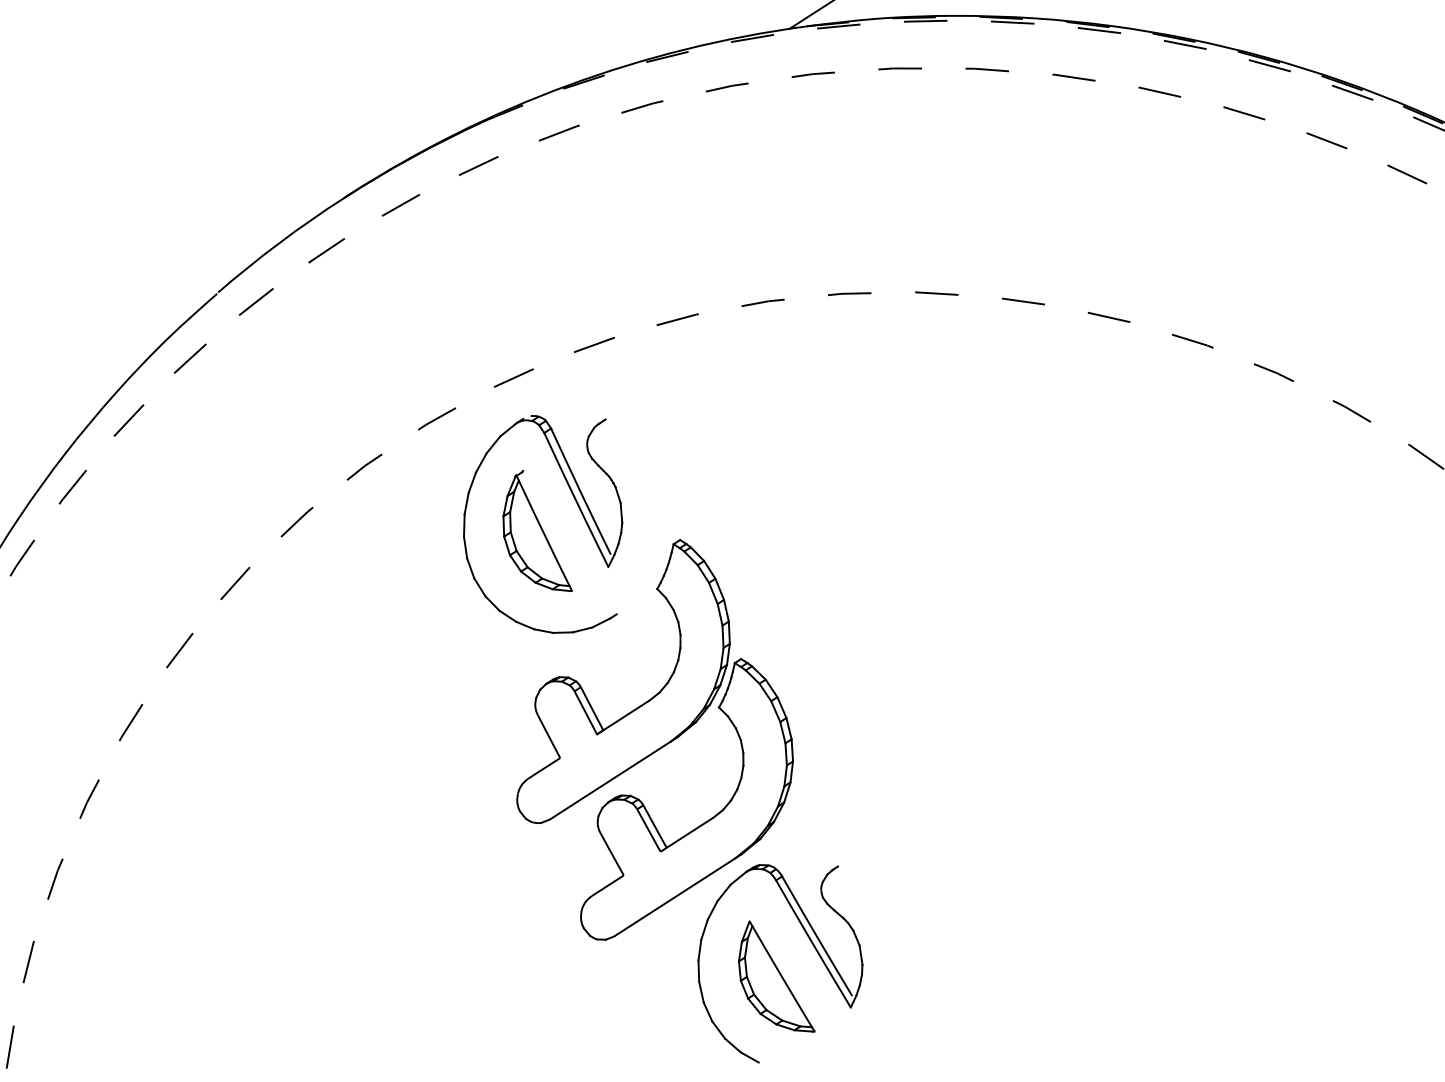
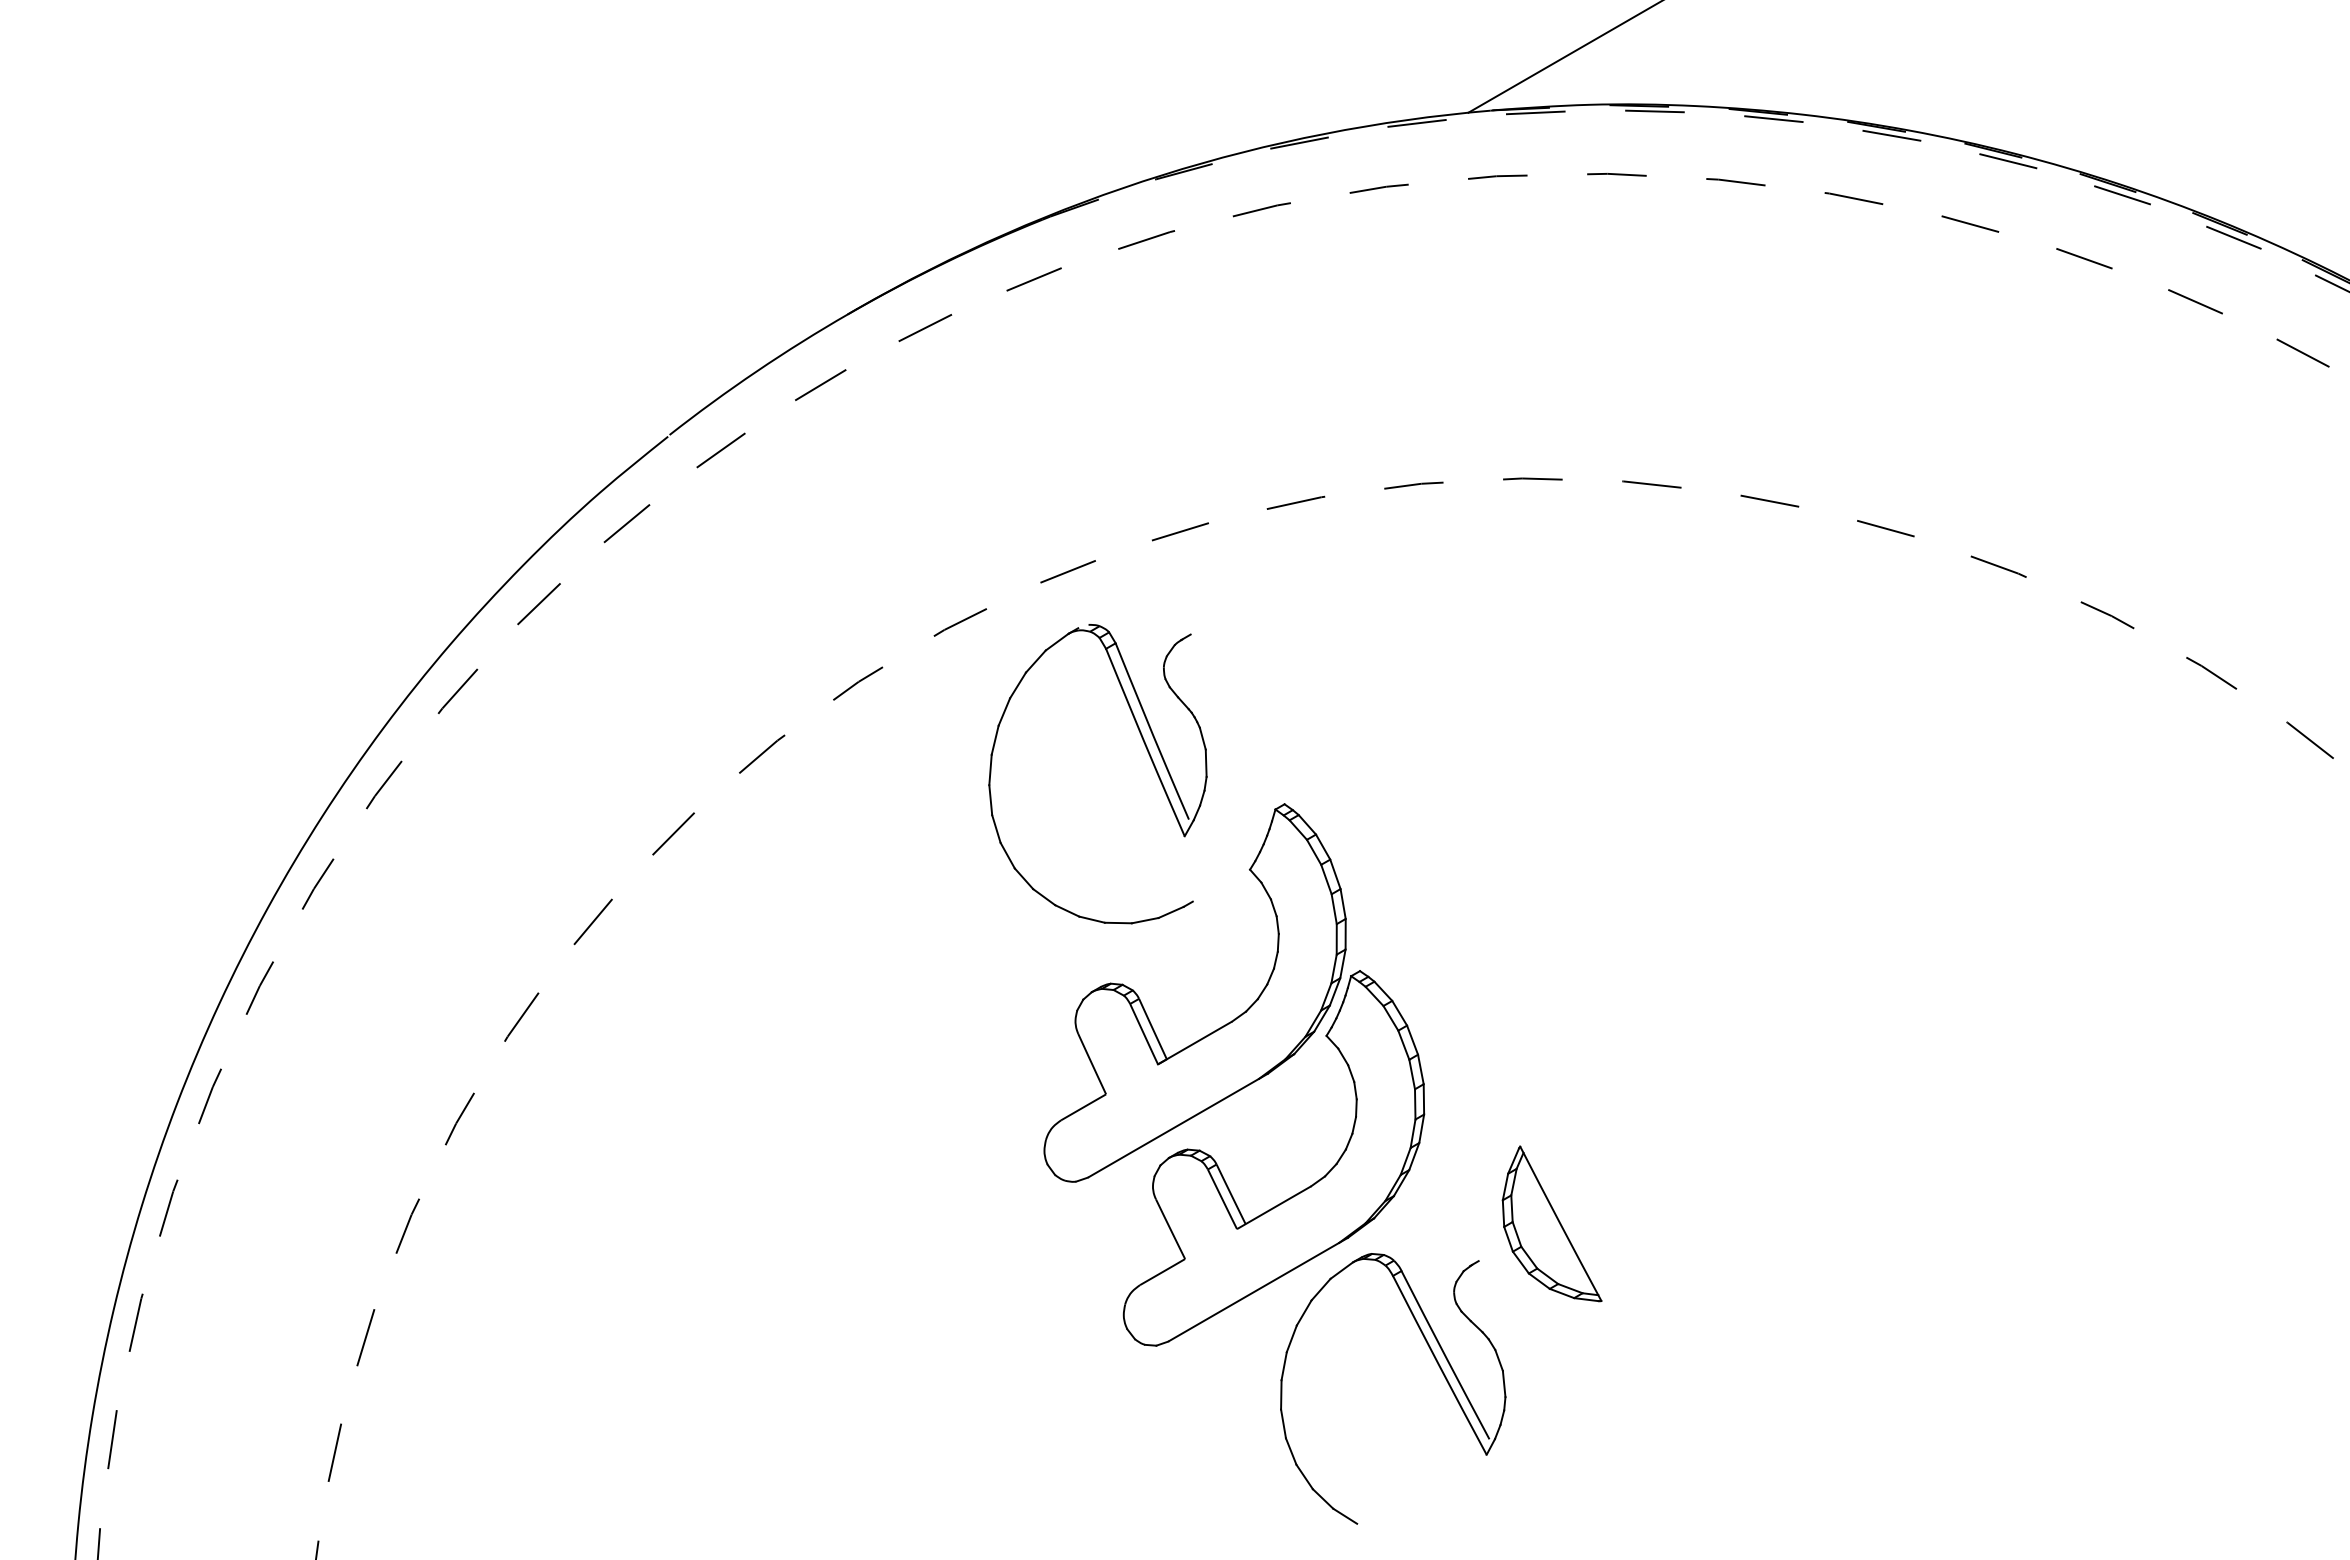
part: (536, 531) -> (1088, 782), removed
part: (775, 976) -> (1551, 1223), moved

